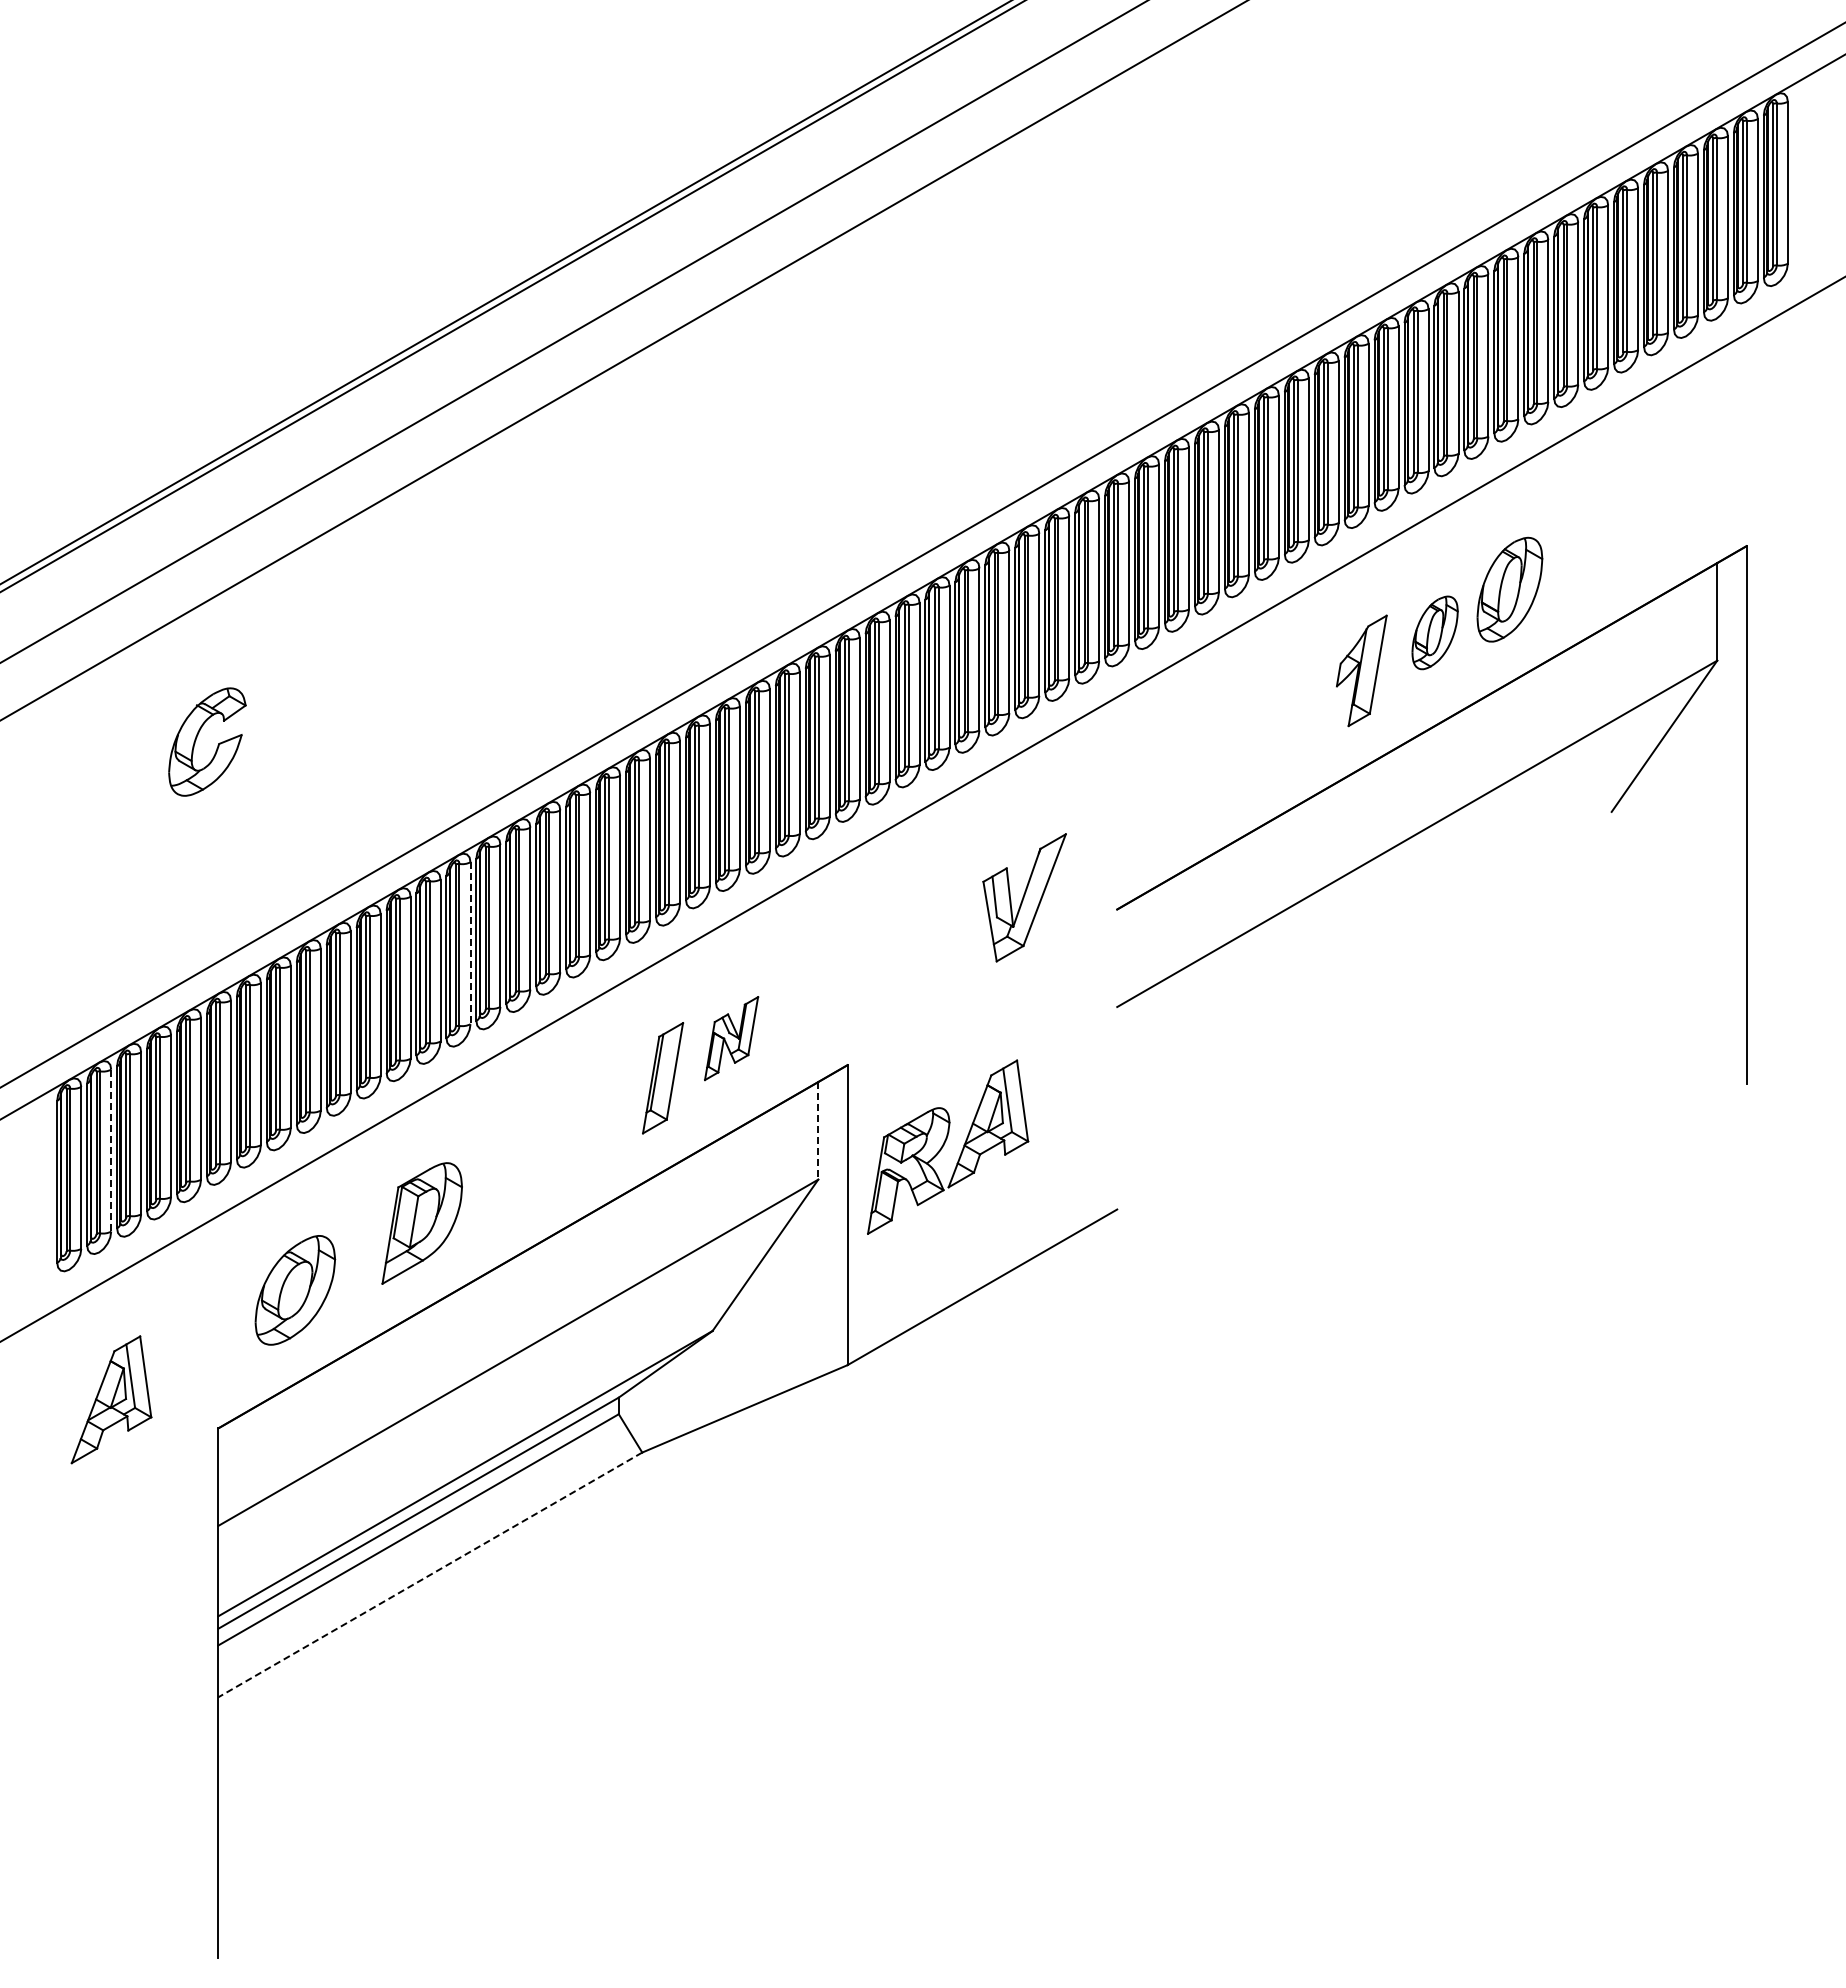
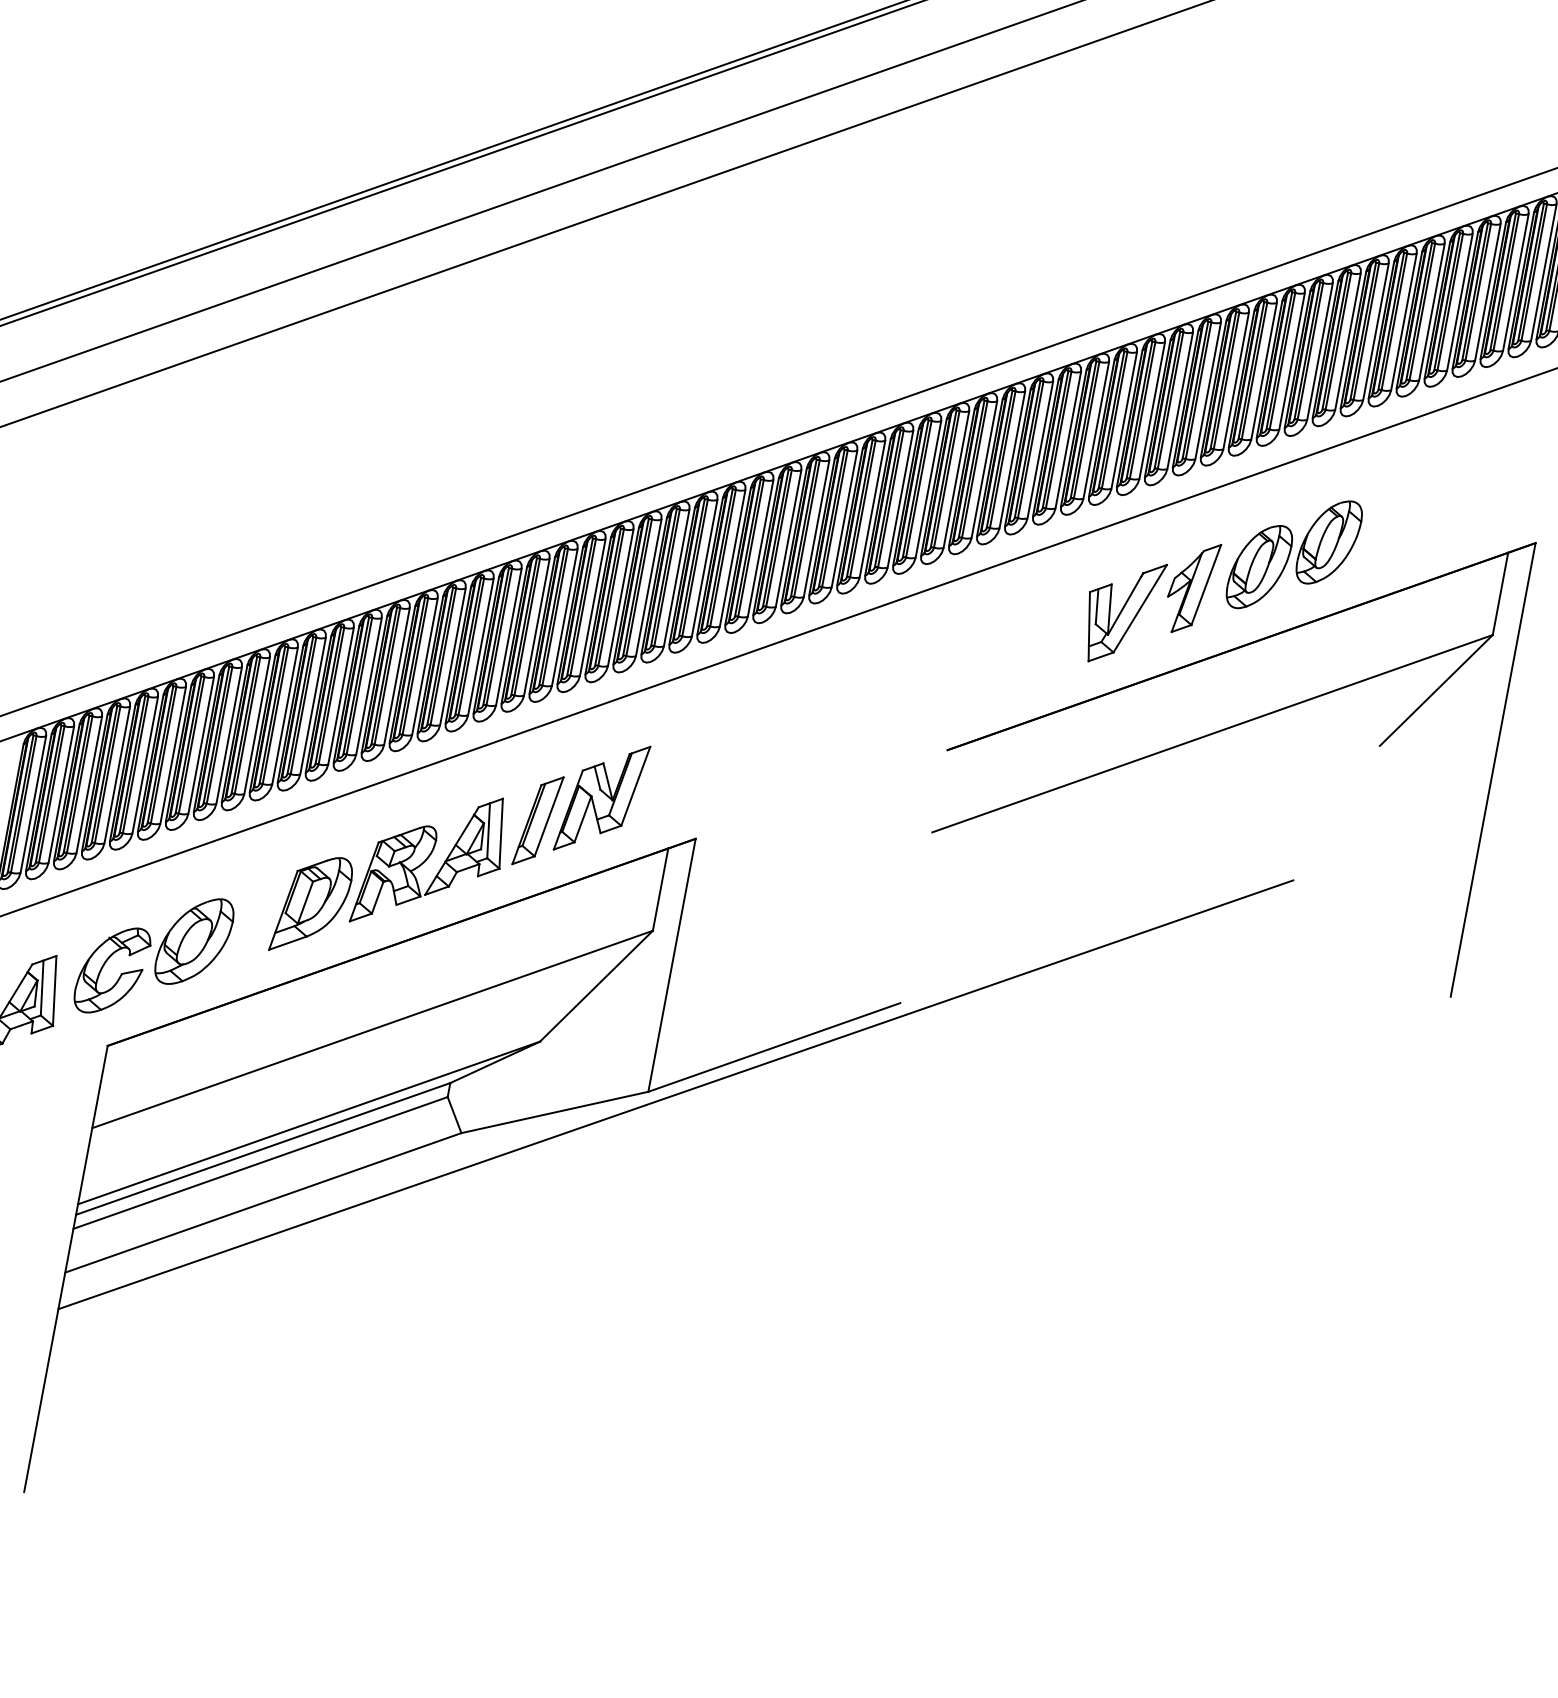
part: (1434, 632) -> (1258, 566), size x1.43
part: (197, 737) -> (104, 965), moved
part: (1024, 897) -> (1122, 611), moved
line: (470, 943) -> (396, 676), dashed -> solid
part: (731, 1038) -> (602, 798), size x1.67
line: (818, 1130) -> (660, 889), dashed -> solid
part: (948, 1146) -> (431, 860), moved
line: (111, 1150) -> (61, 794), dashed -> solid
line: (879, 1362) -> (675, 1094), added
line: (430, 1574) -> (263, 1202), dashed -> solid

